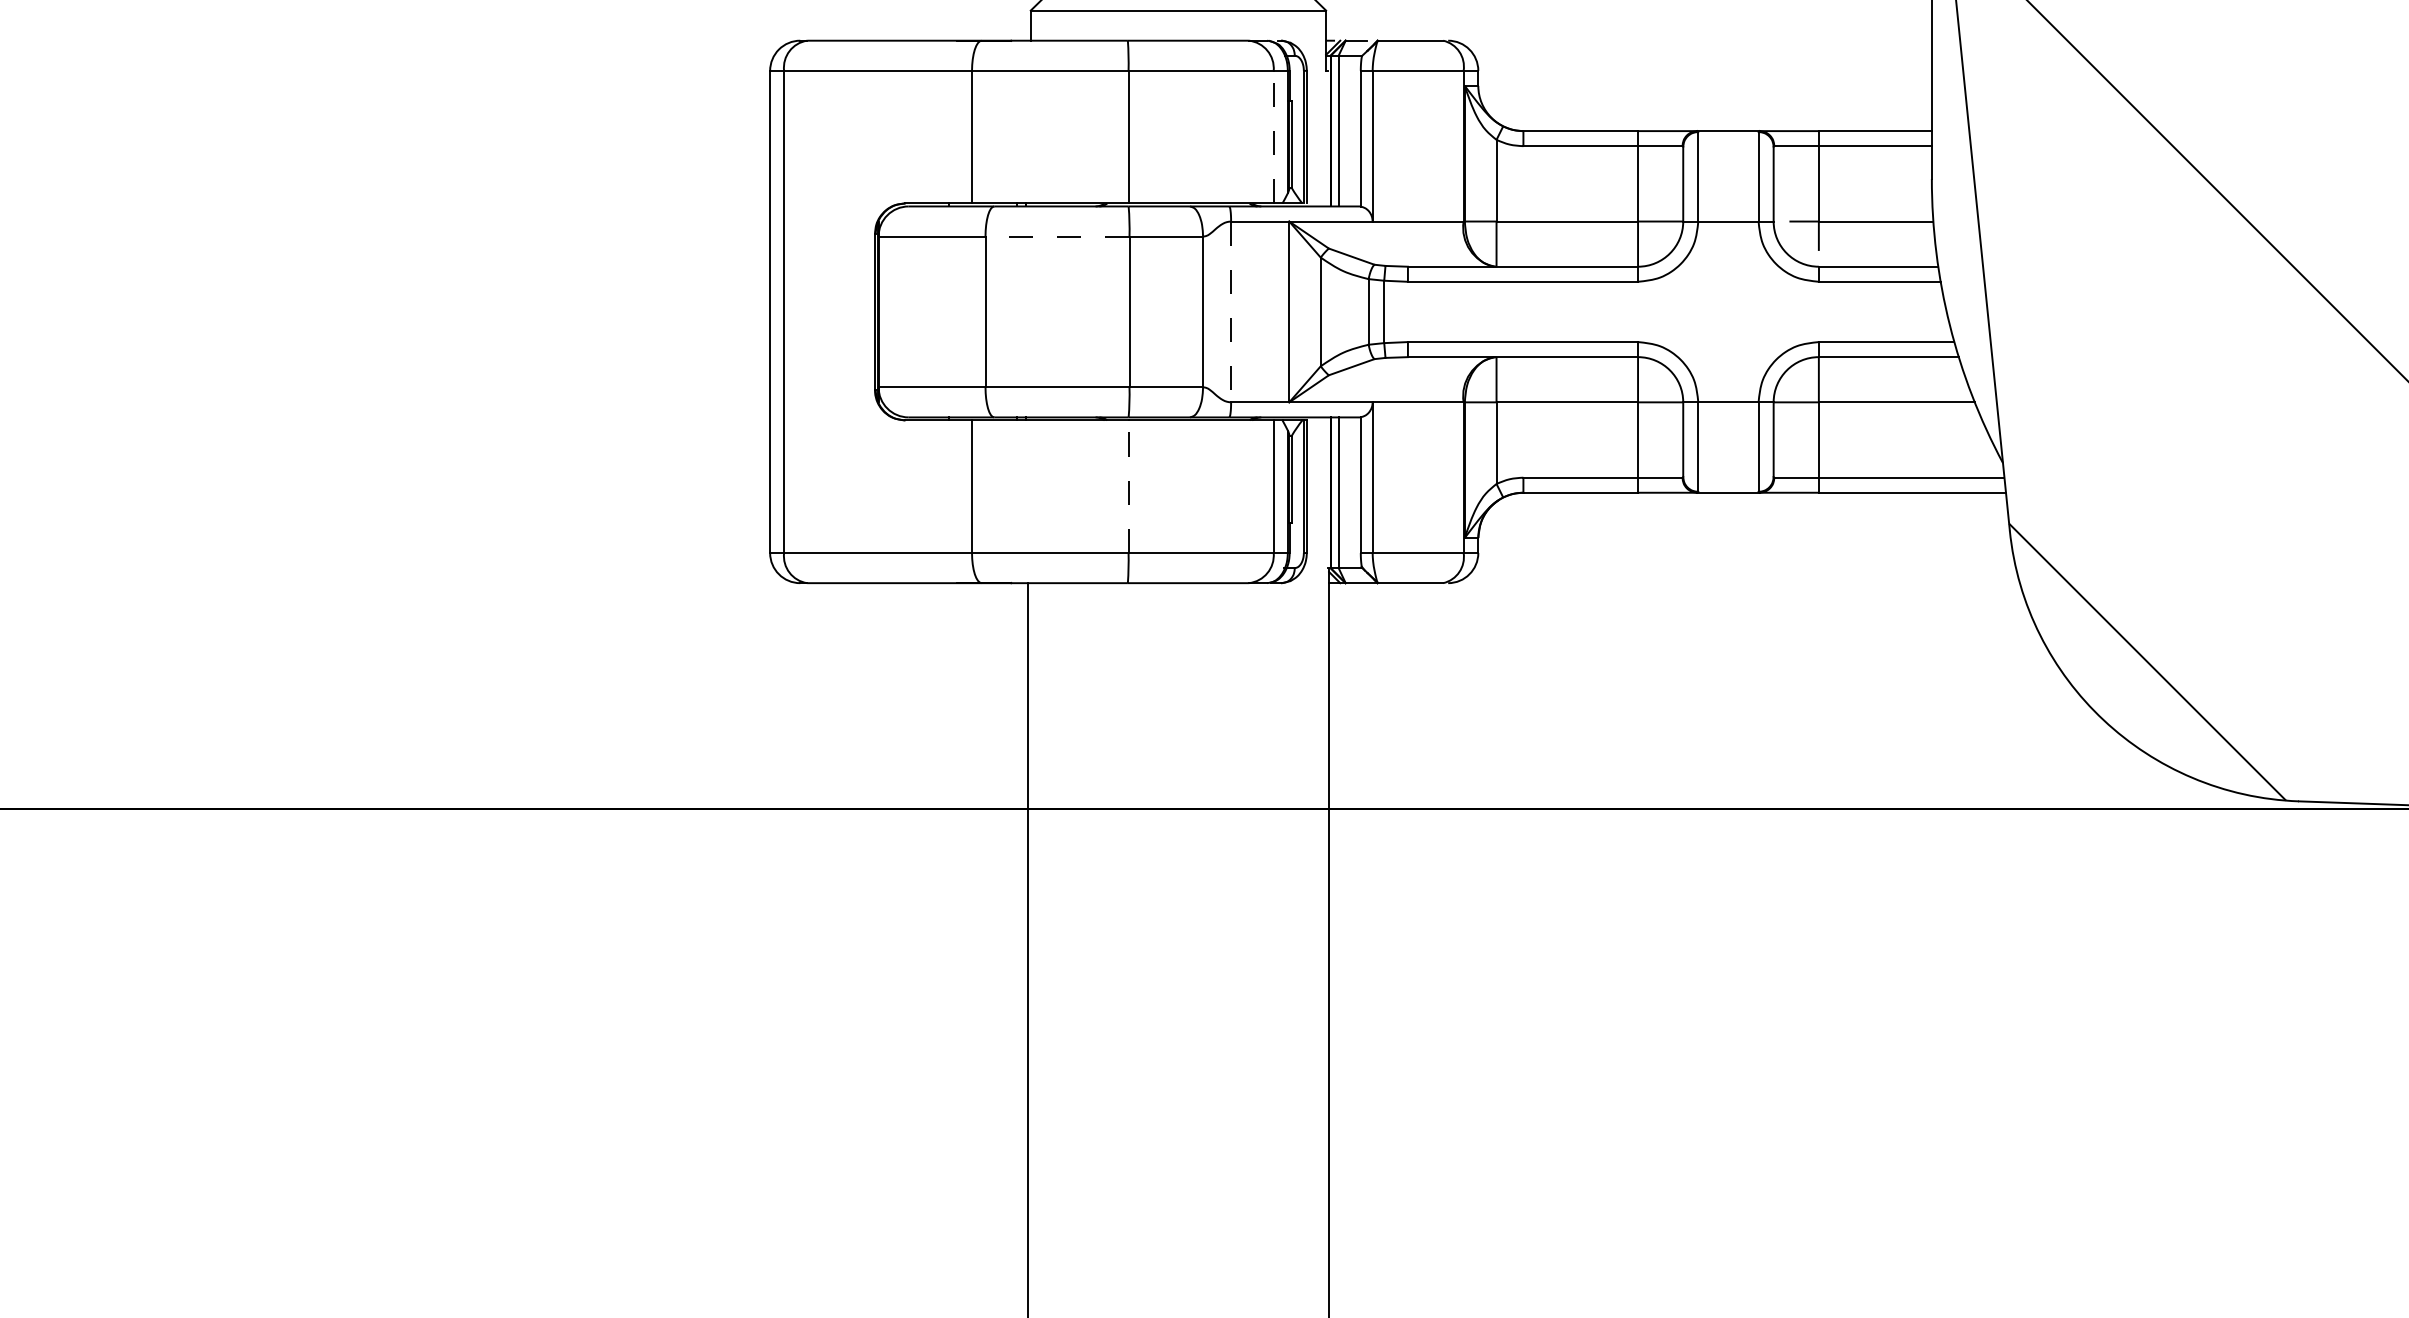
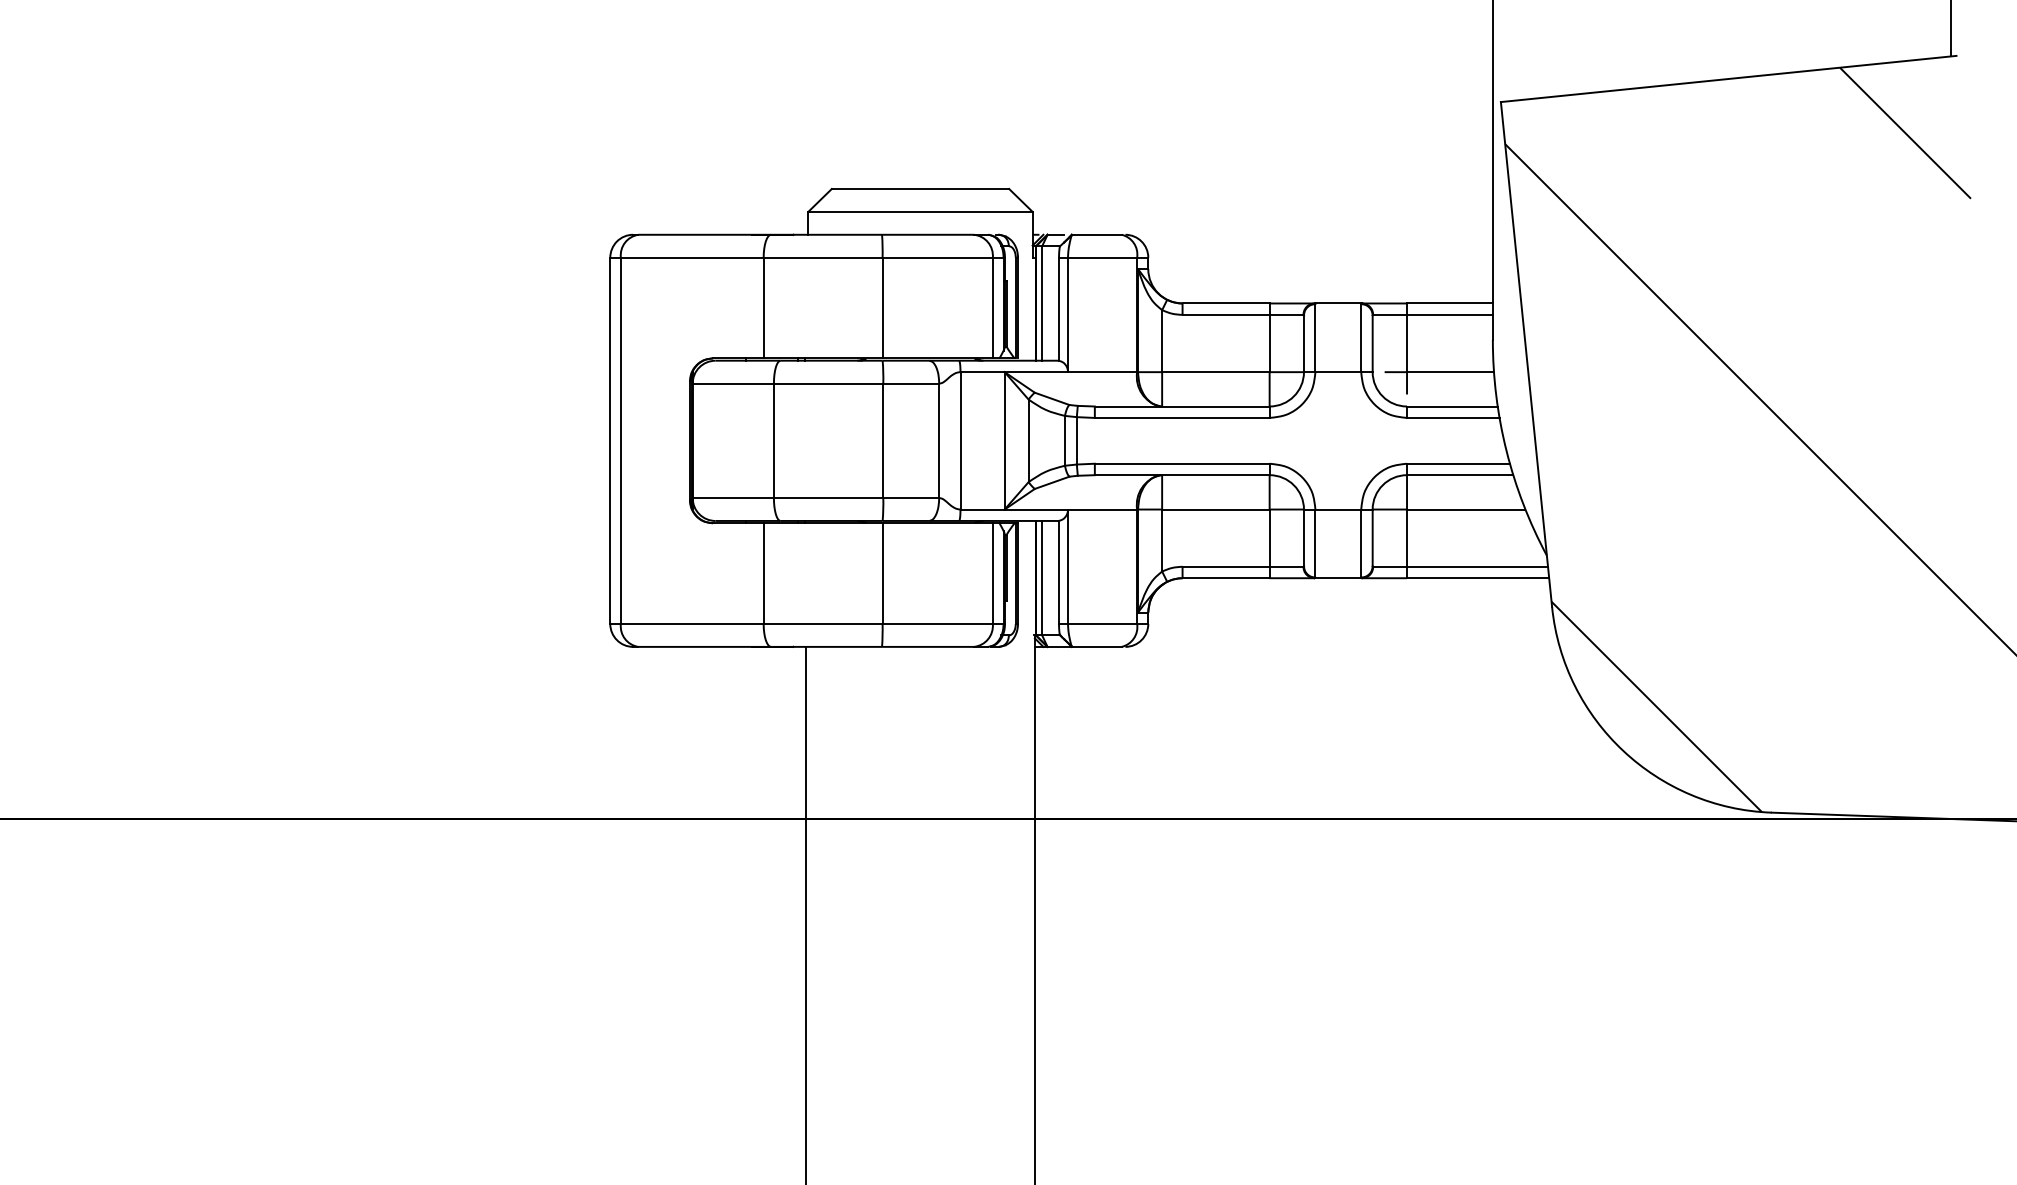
line: (1273, 136) -> (992, 307), dashed -> solid
line: (1057, 236) -> (828, 383), dashed -> solid
line: (1231, 311) -> (960, 440), dashed -> solid
line: (1128, 486) -> (882, 573), dashed -> solid

